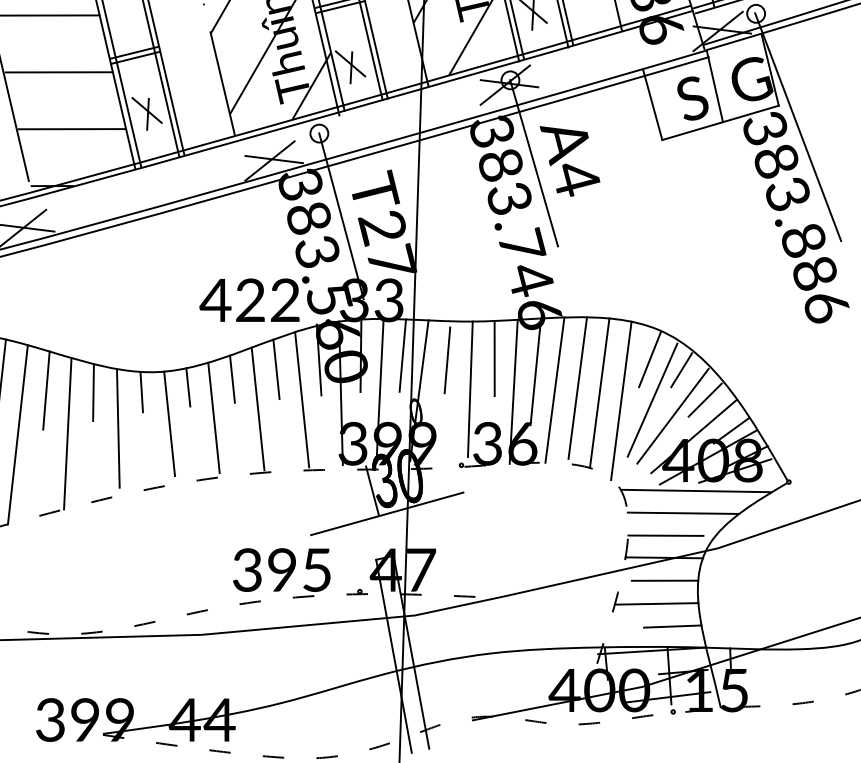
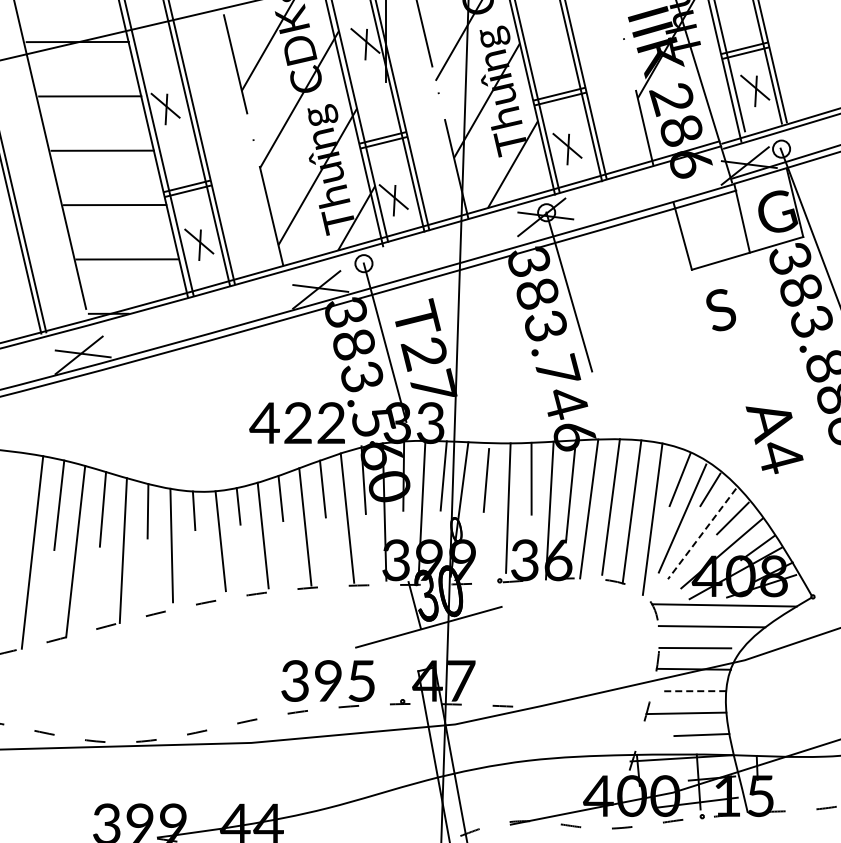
text: (692, 98) -> (720, 310), moved
text: (569, 161) -> (774, 440), moved
line: (673, 415) -> (702, 533), solid -> dashed
line: (665, 581) -> (694, 691), solid -> dashed

